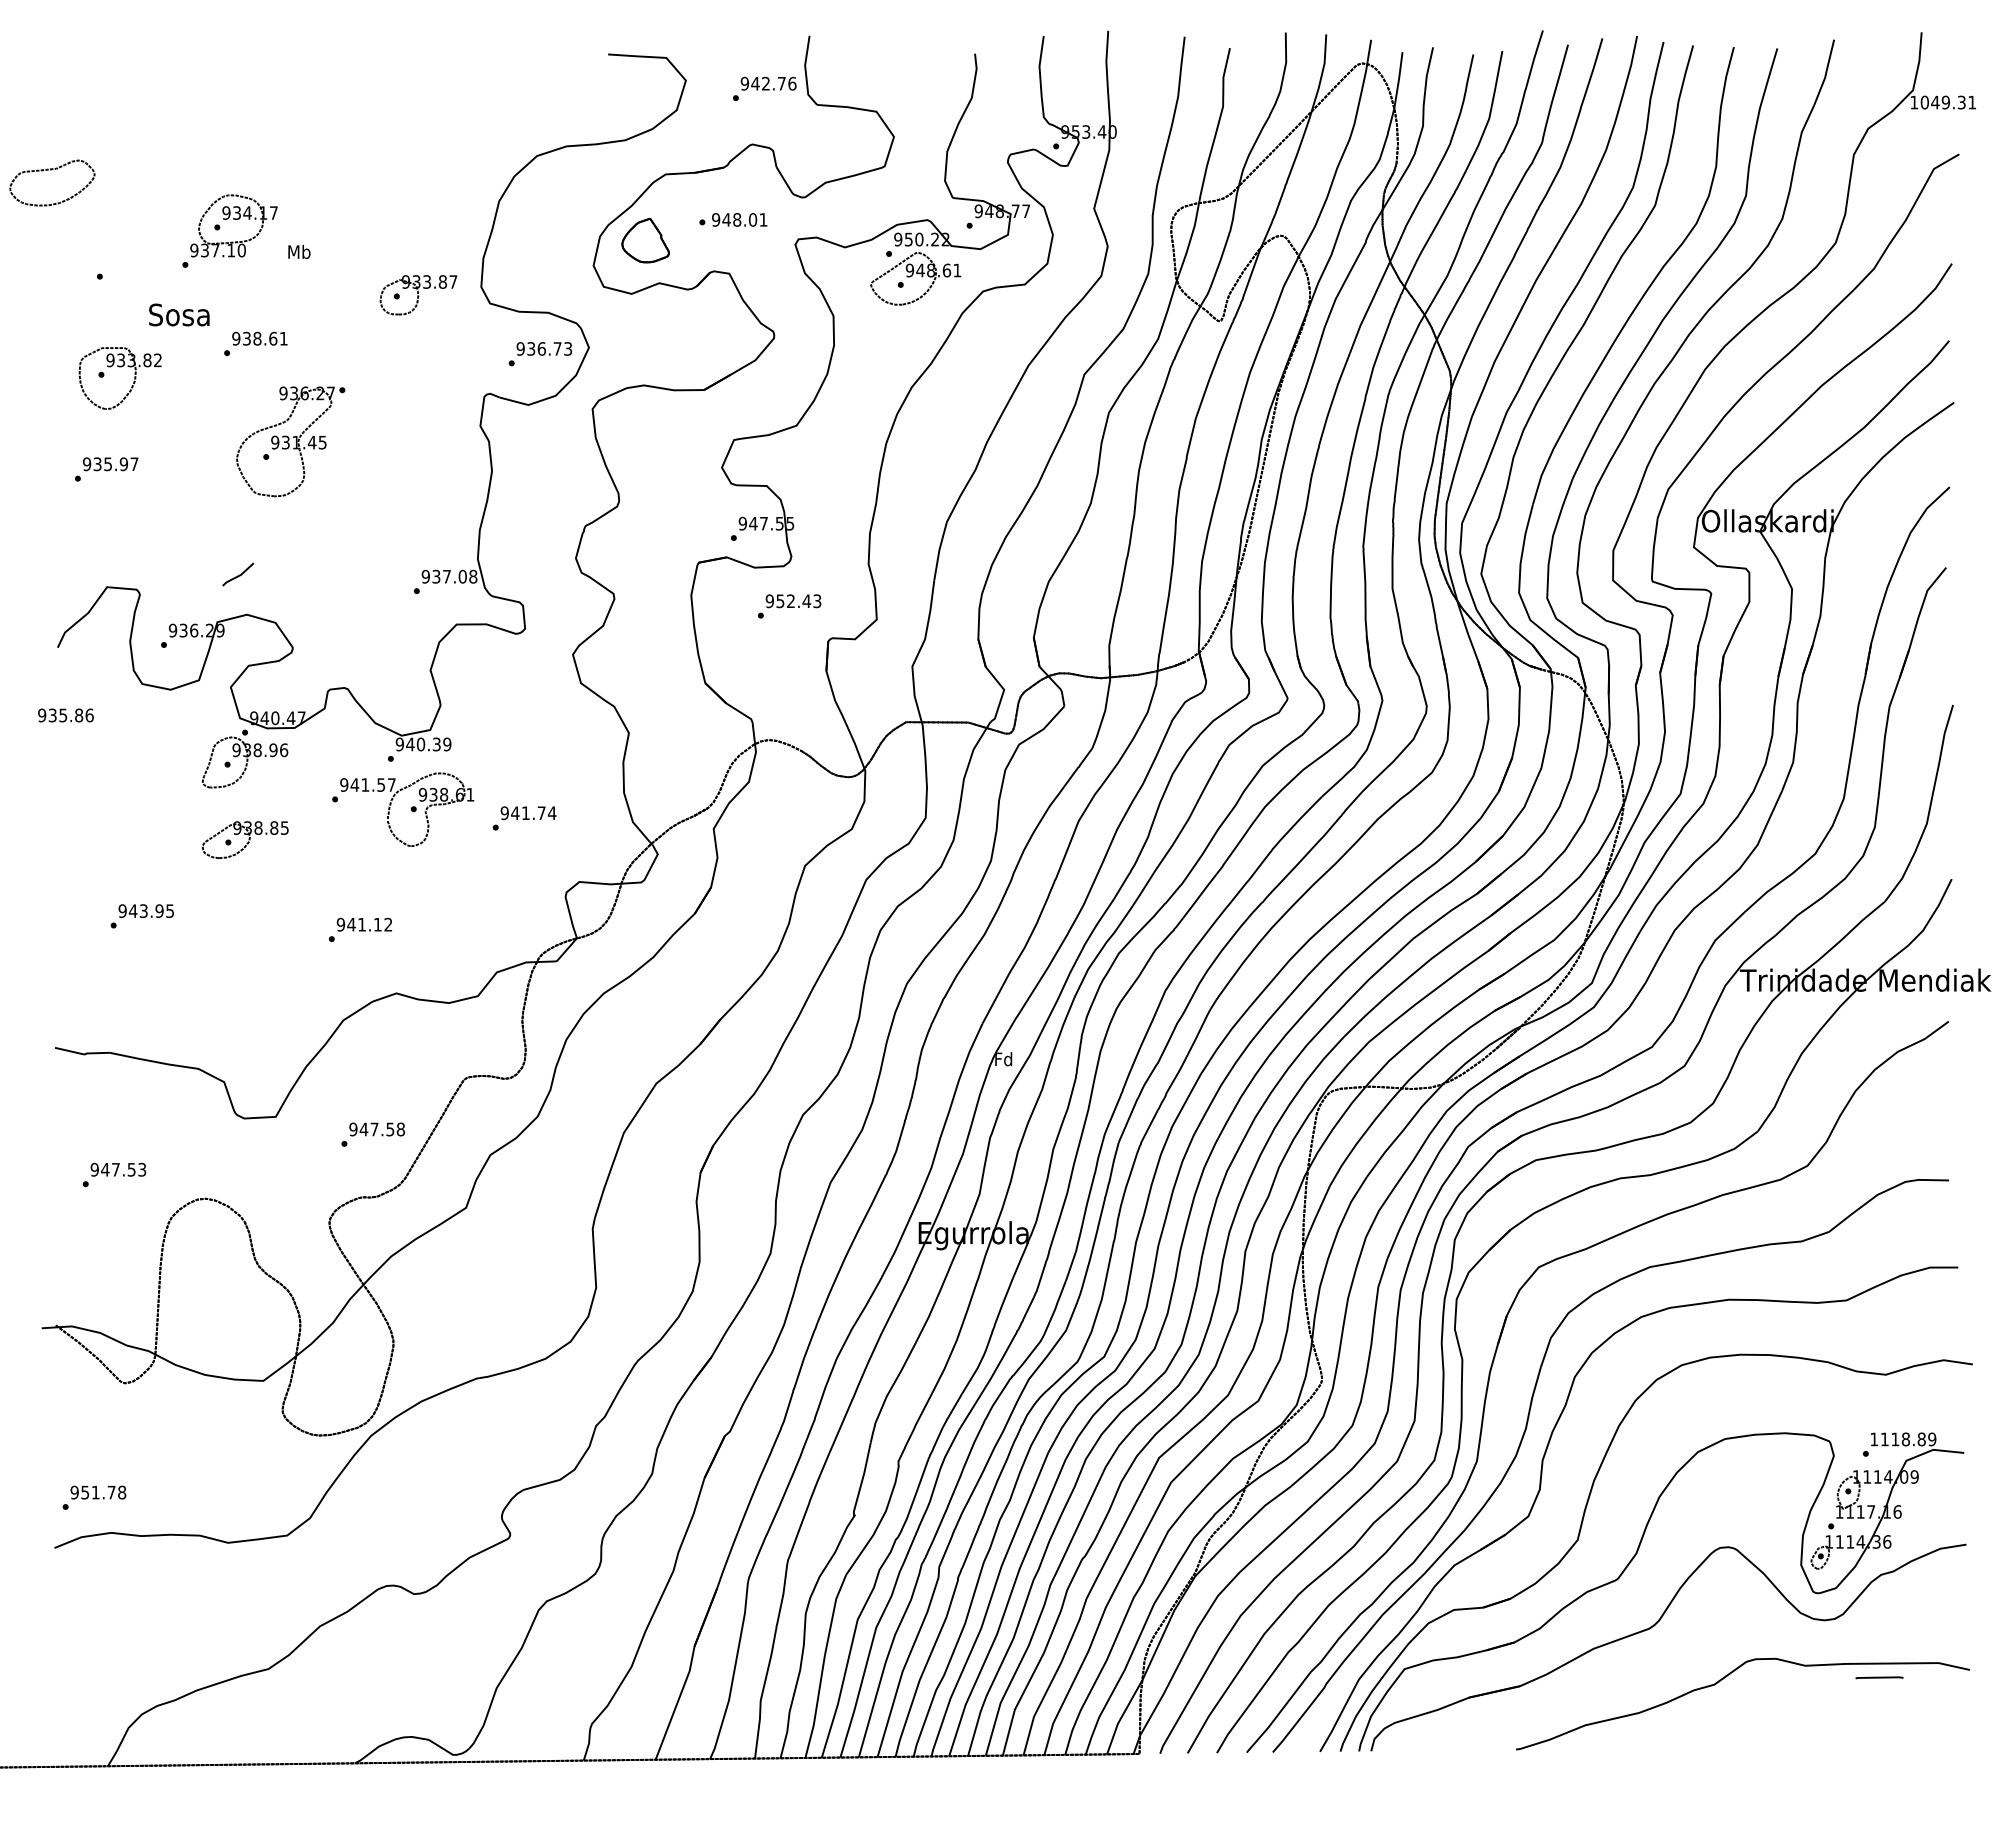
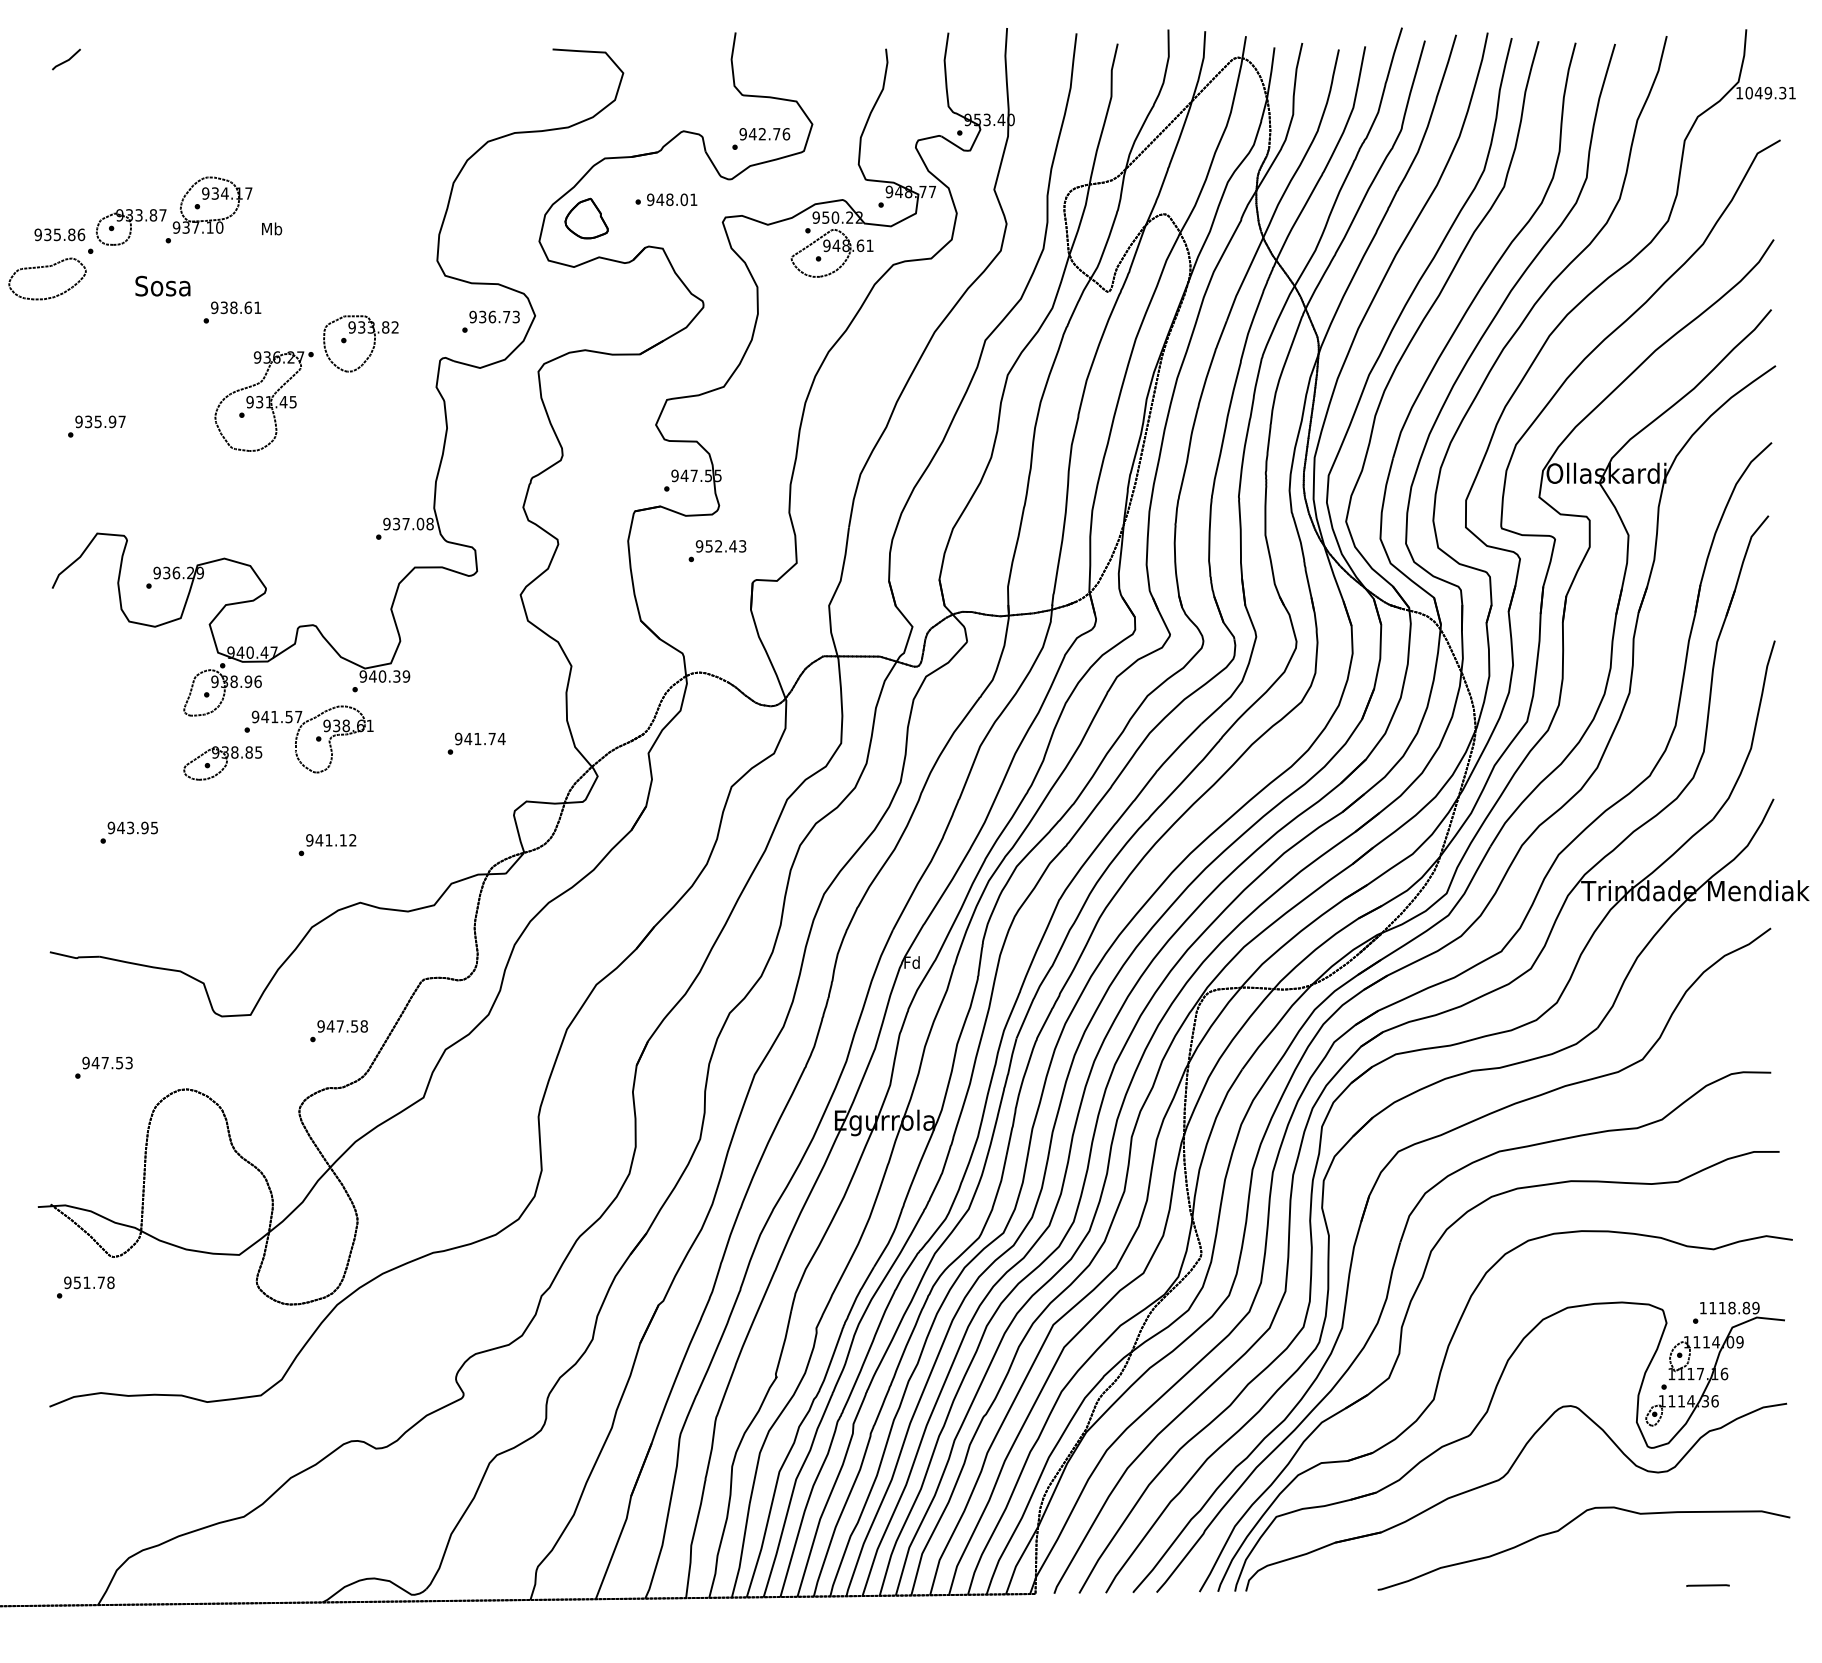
text: (764, 88) -> (761, 138), moved
part: (52, 170) -> (47, 267), moved
part: (418, 295) -> (131, 227), moved
part: (119, 367) -> (360, 333), moved
line: (239, 574) -> (67, 59), moved
text: (65, 715) -> (59, 234), moved
part: (410, 809) -> (315, 739), moved
text: (94, 1497) -> (85, 1287), moved
line: (1879, 1677) -> (1708, 1585), moved

